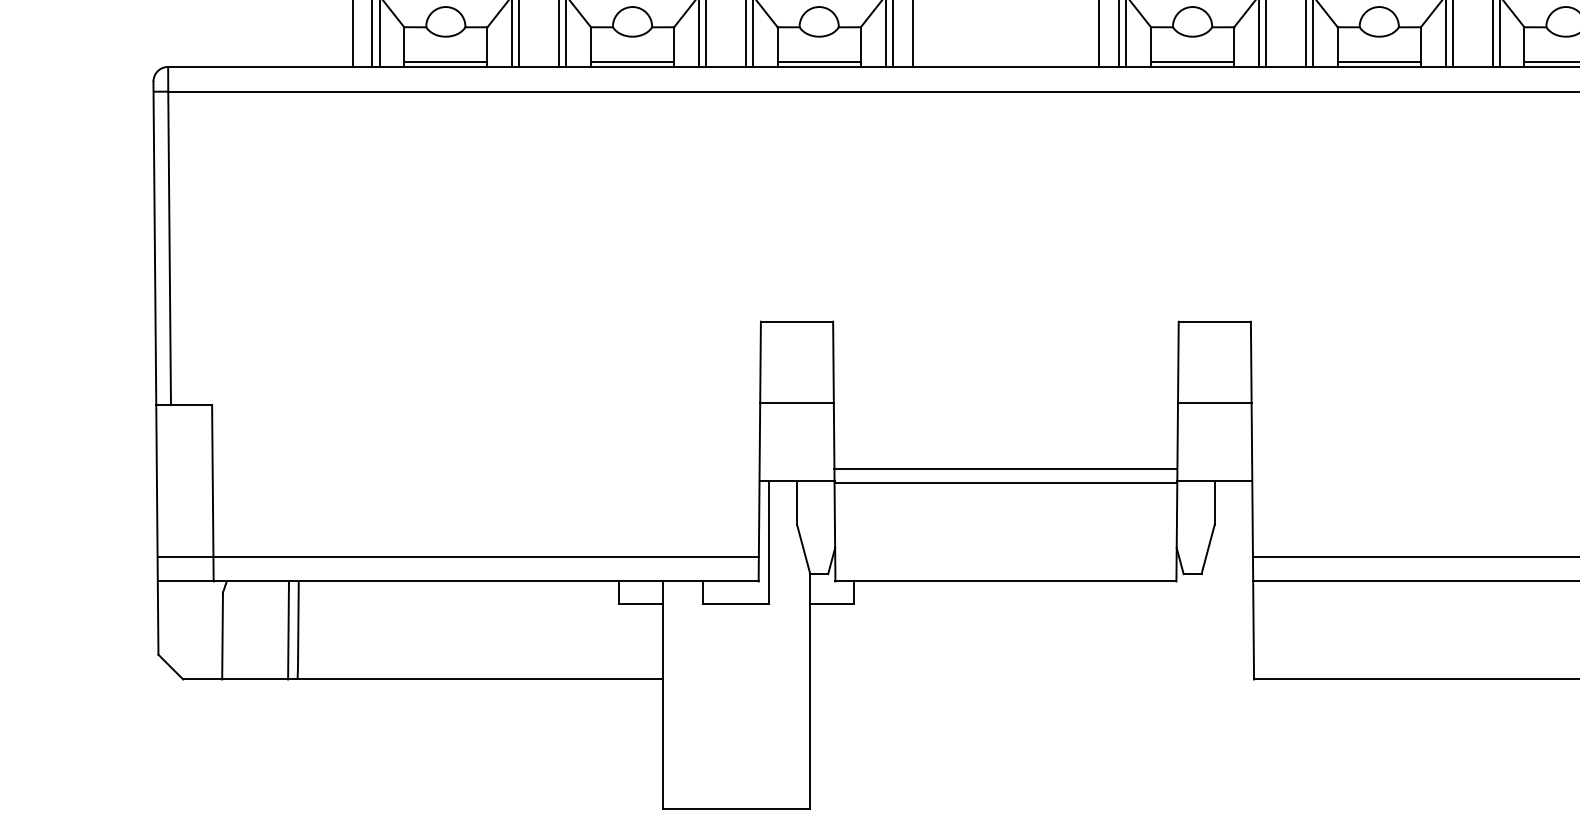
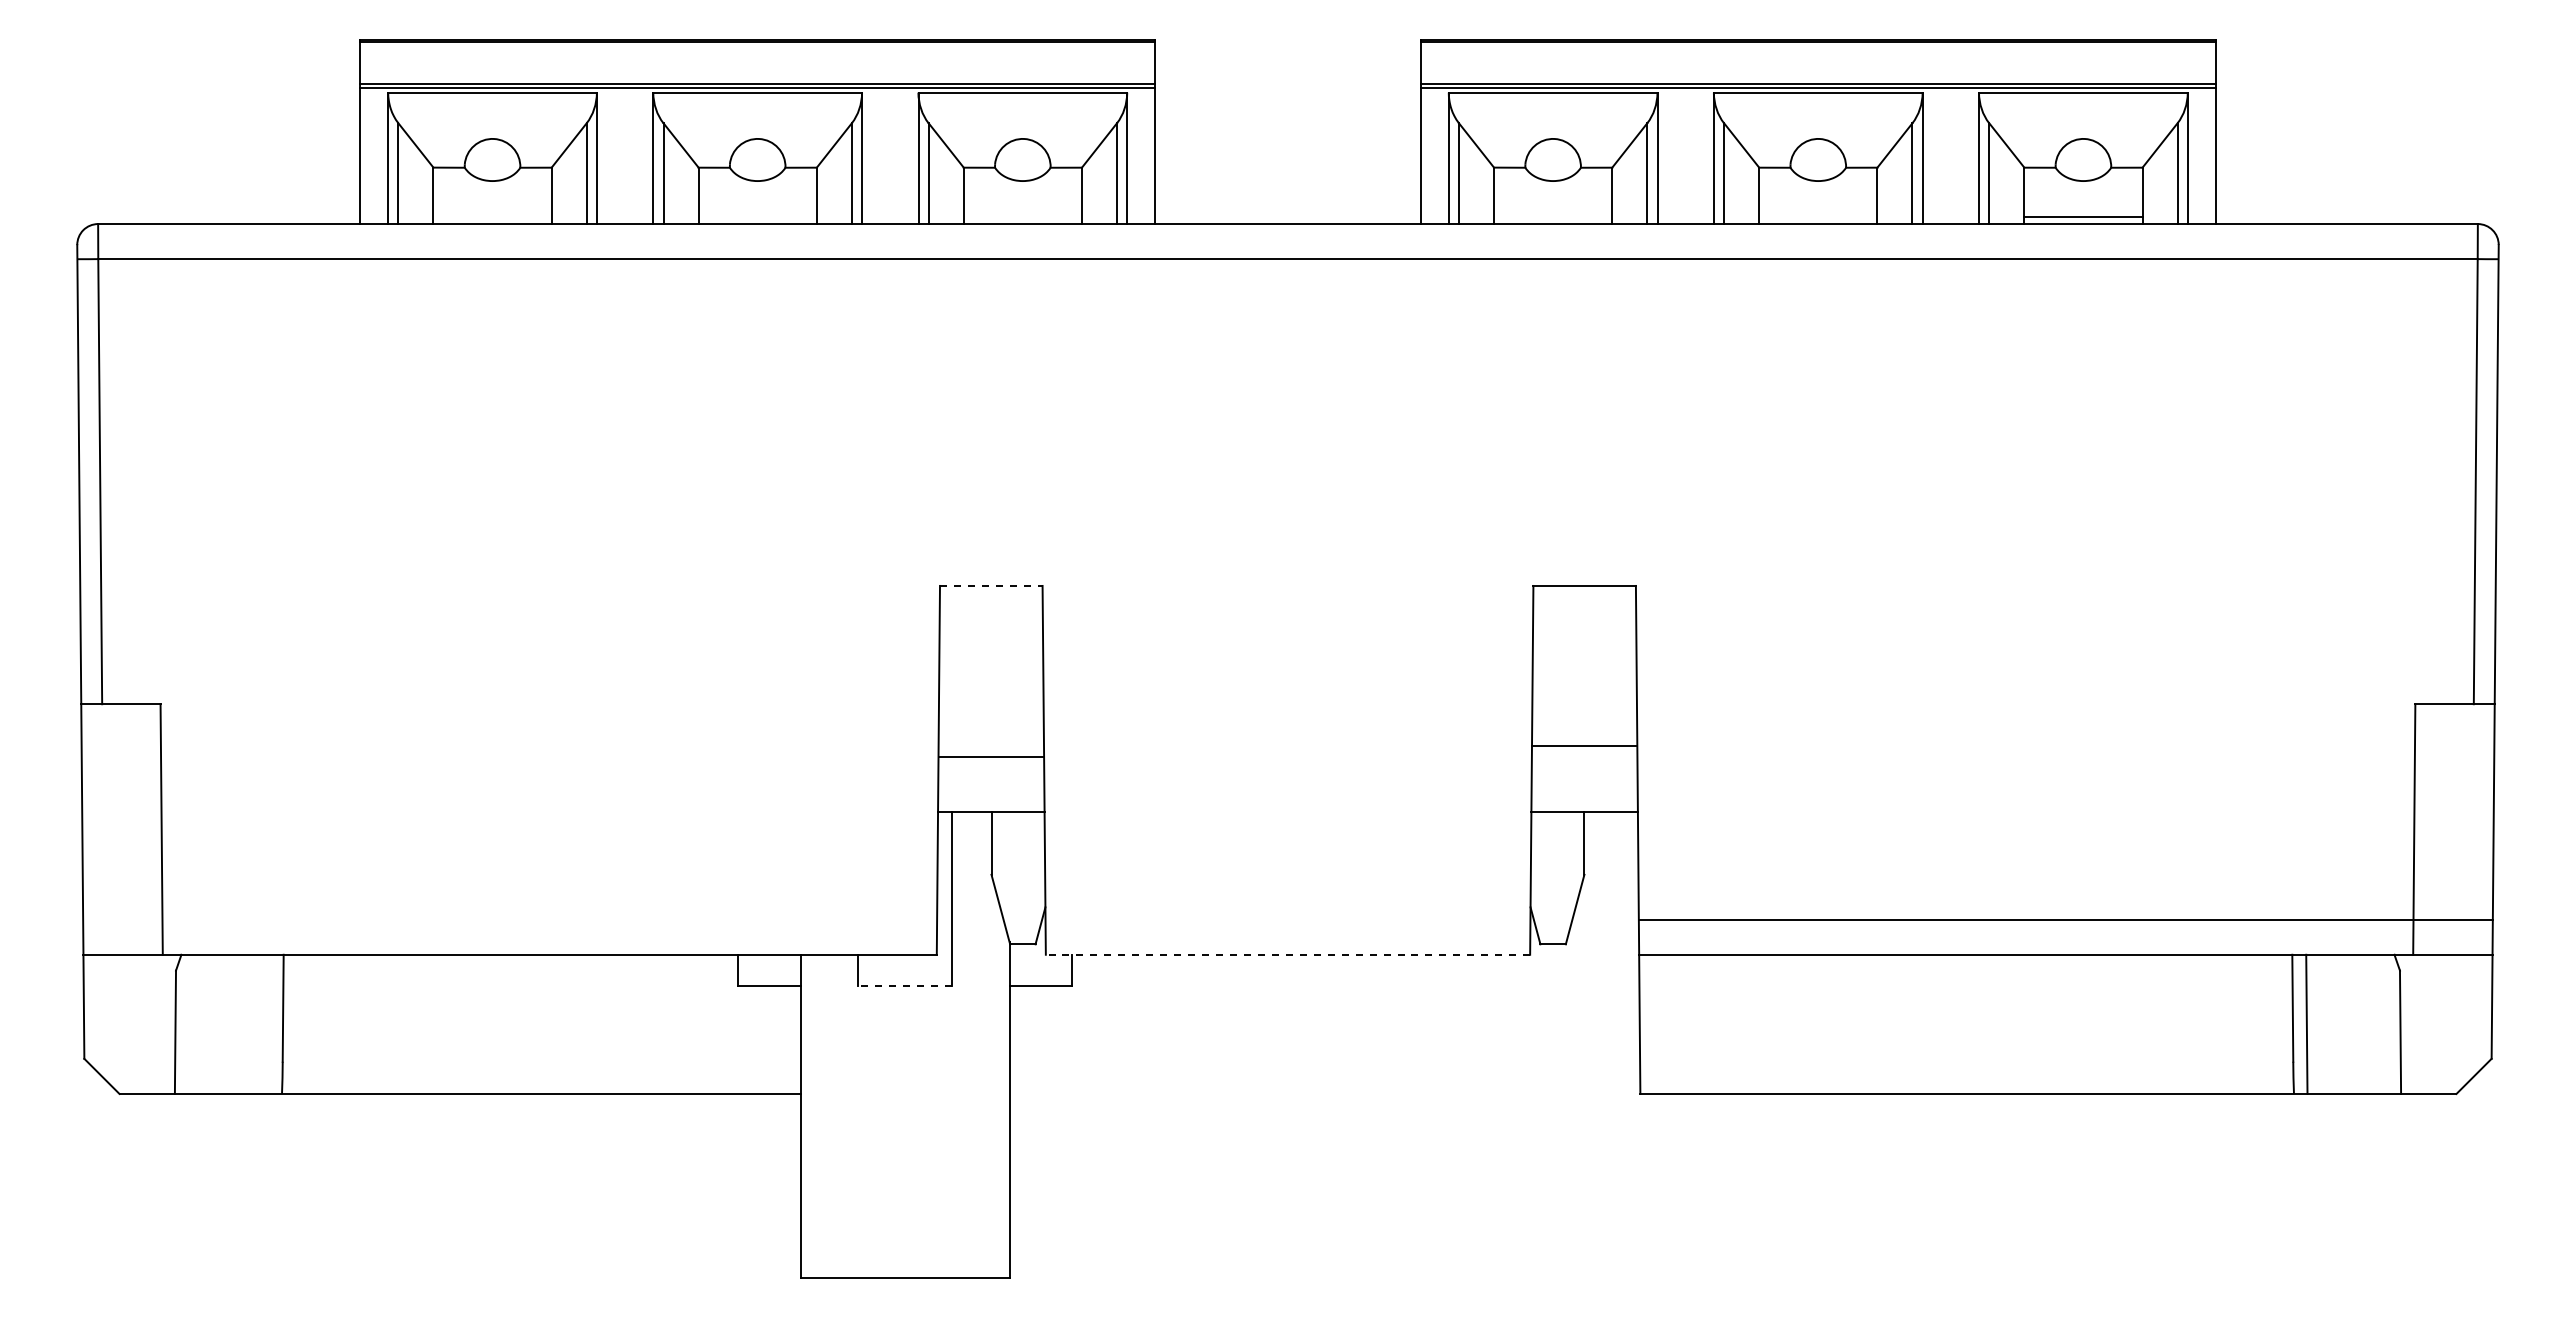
line: (445, 62) -> (492, 217), removed
line: (632, 62) -> (757, 217), removed
line: (818, 62) -> (1022, 217), removed
line: (1192, 62) -> (1552, 217), removed
line: (1379, 62) -> (1818, 217), removed
line: (797, 321) -> (991, 585), solid -> dashed
line: (797, 402) -> (991, 756), moved
line: (1214, 402) -> (1584, 745), moved
line: (1005, 468) -> (1287, 794), removed
line: (1005, 483) -> (1287, 815), removed
line: (458, 556) -> (510, 919), removed
line: (1005, 581) -> (1287, 954), solid -> dashed
line: (736, 603) -> (905, 986), solid -> dashed
line: (288, 629) -> (268, 1023), removed

